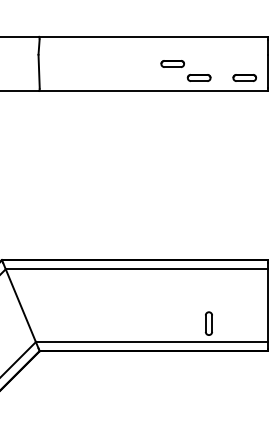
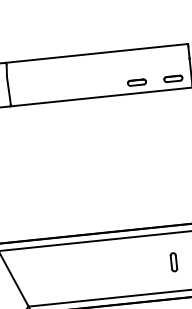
part: (172, 63) -> (114, 73), removed
part: (208, 323) -> (173, 262), moved

